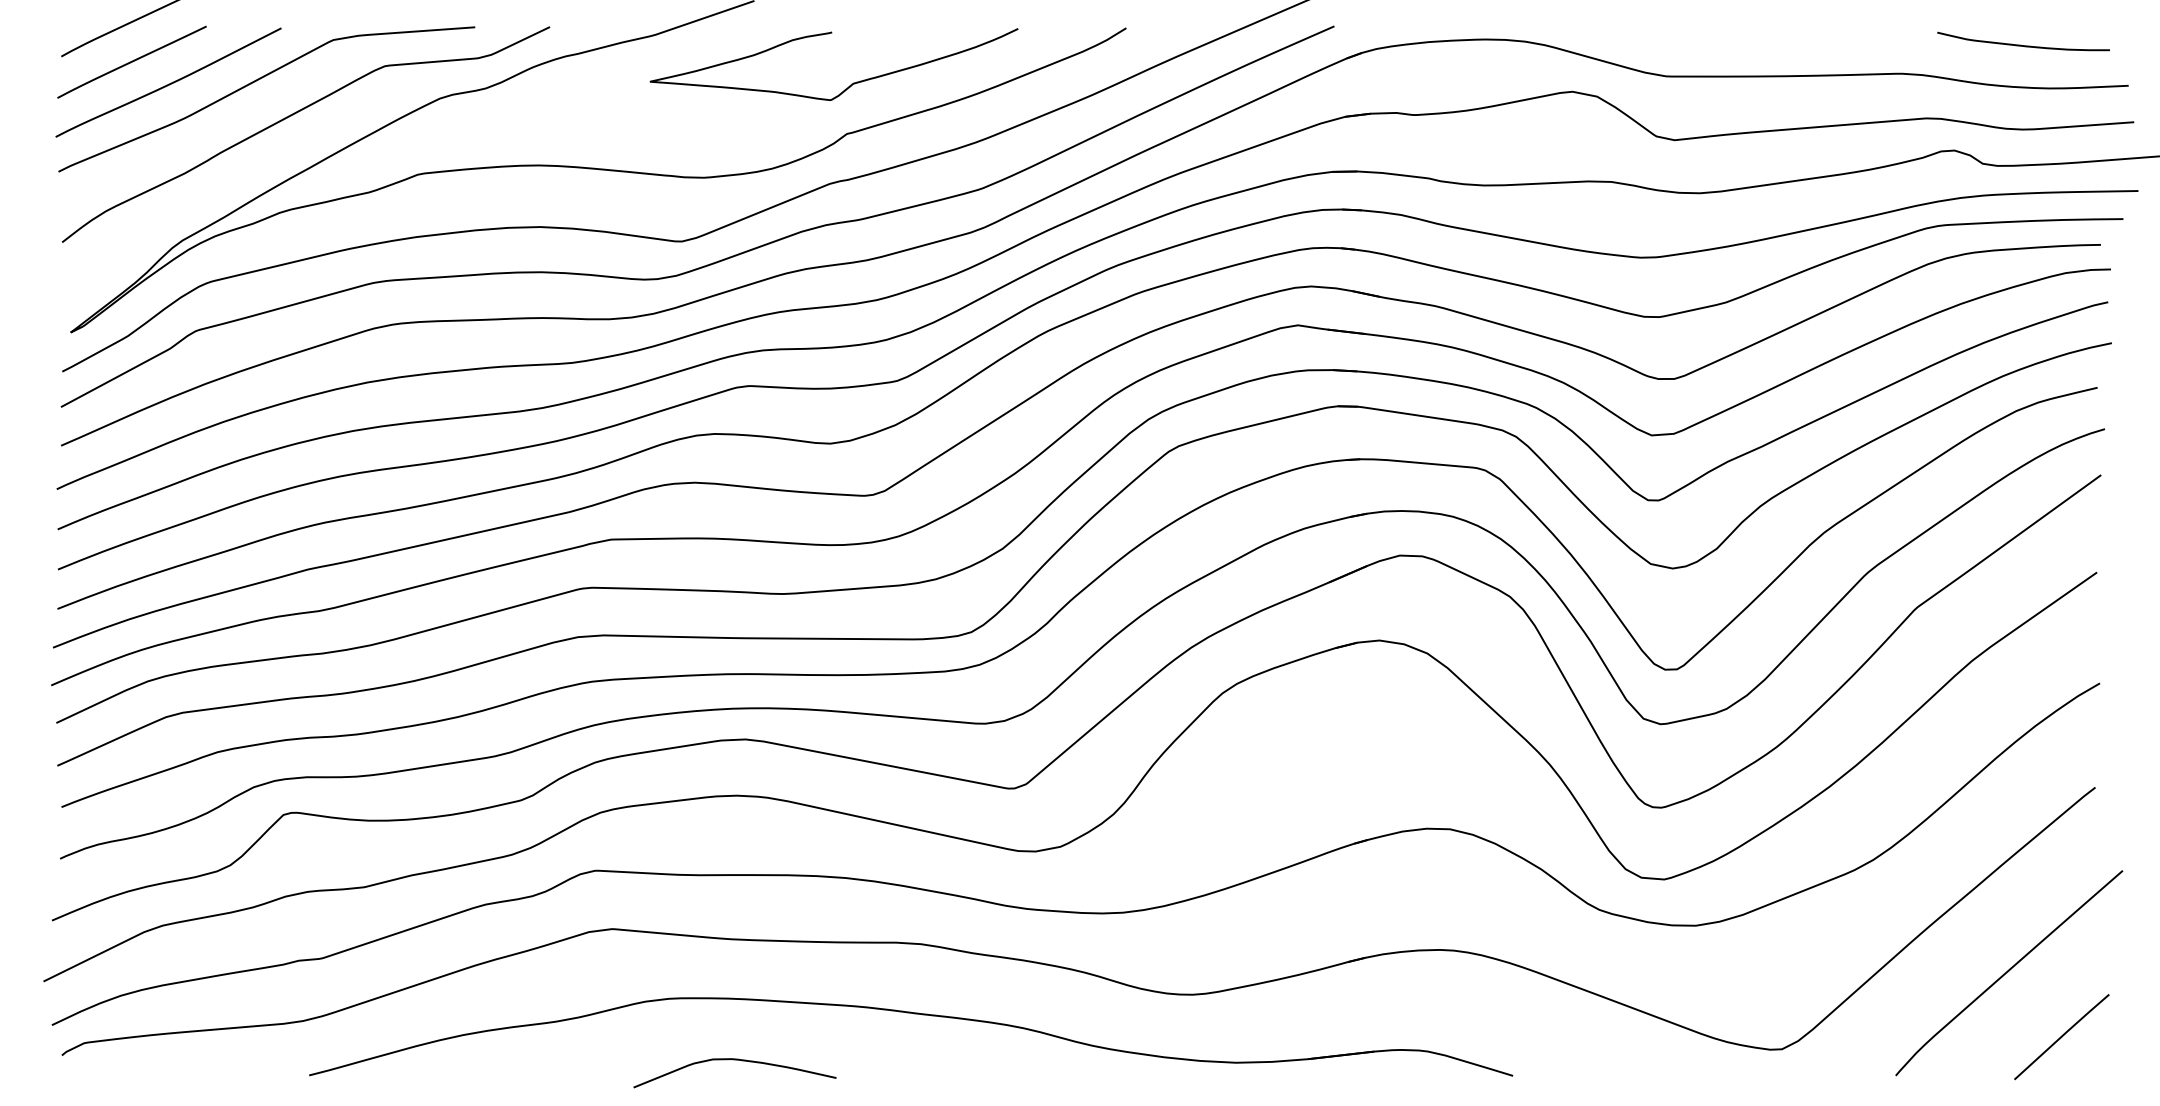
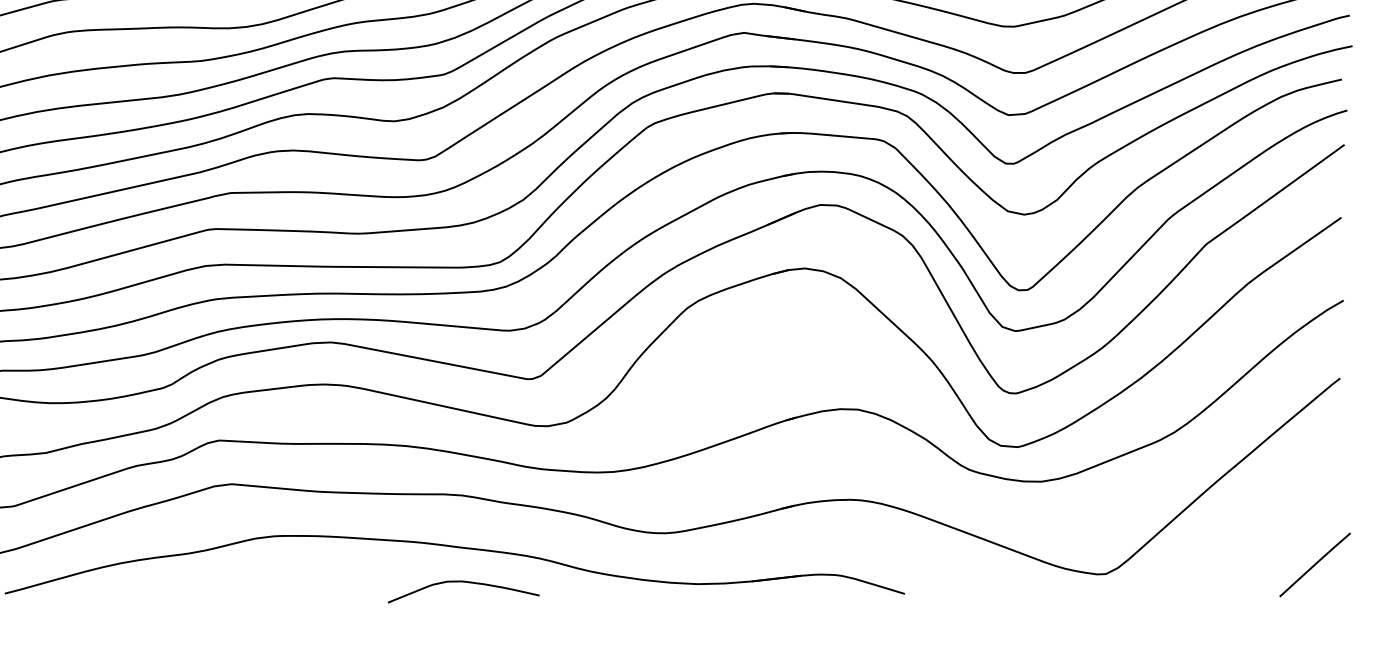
curve: (2008, 972) -> (1275, 516), removed
curve: (734, 1060) -> (463, 582), moved

